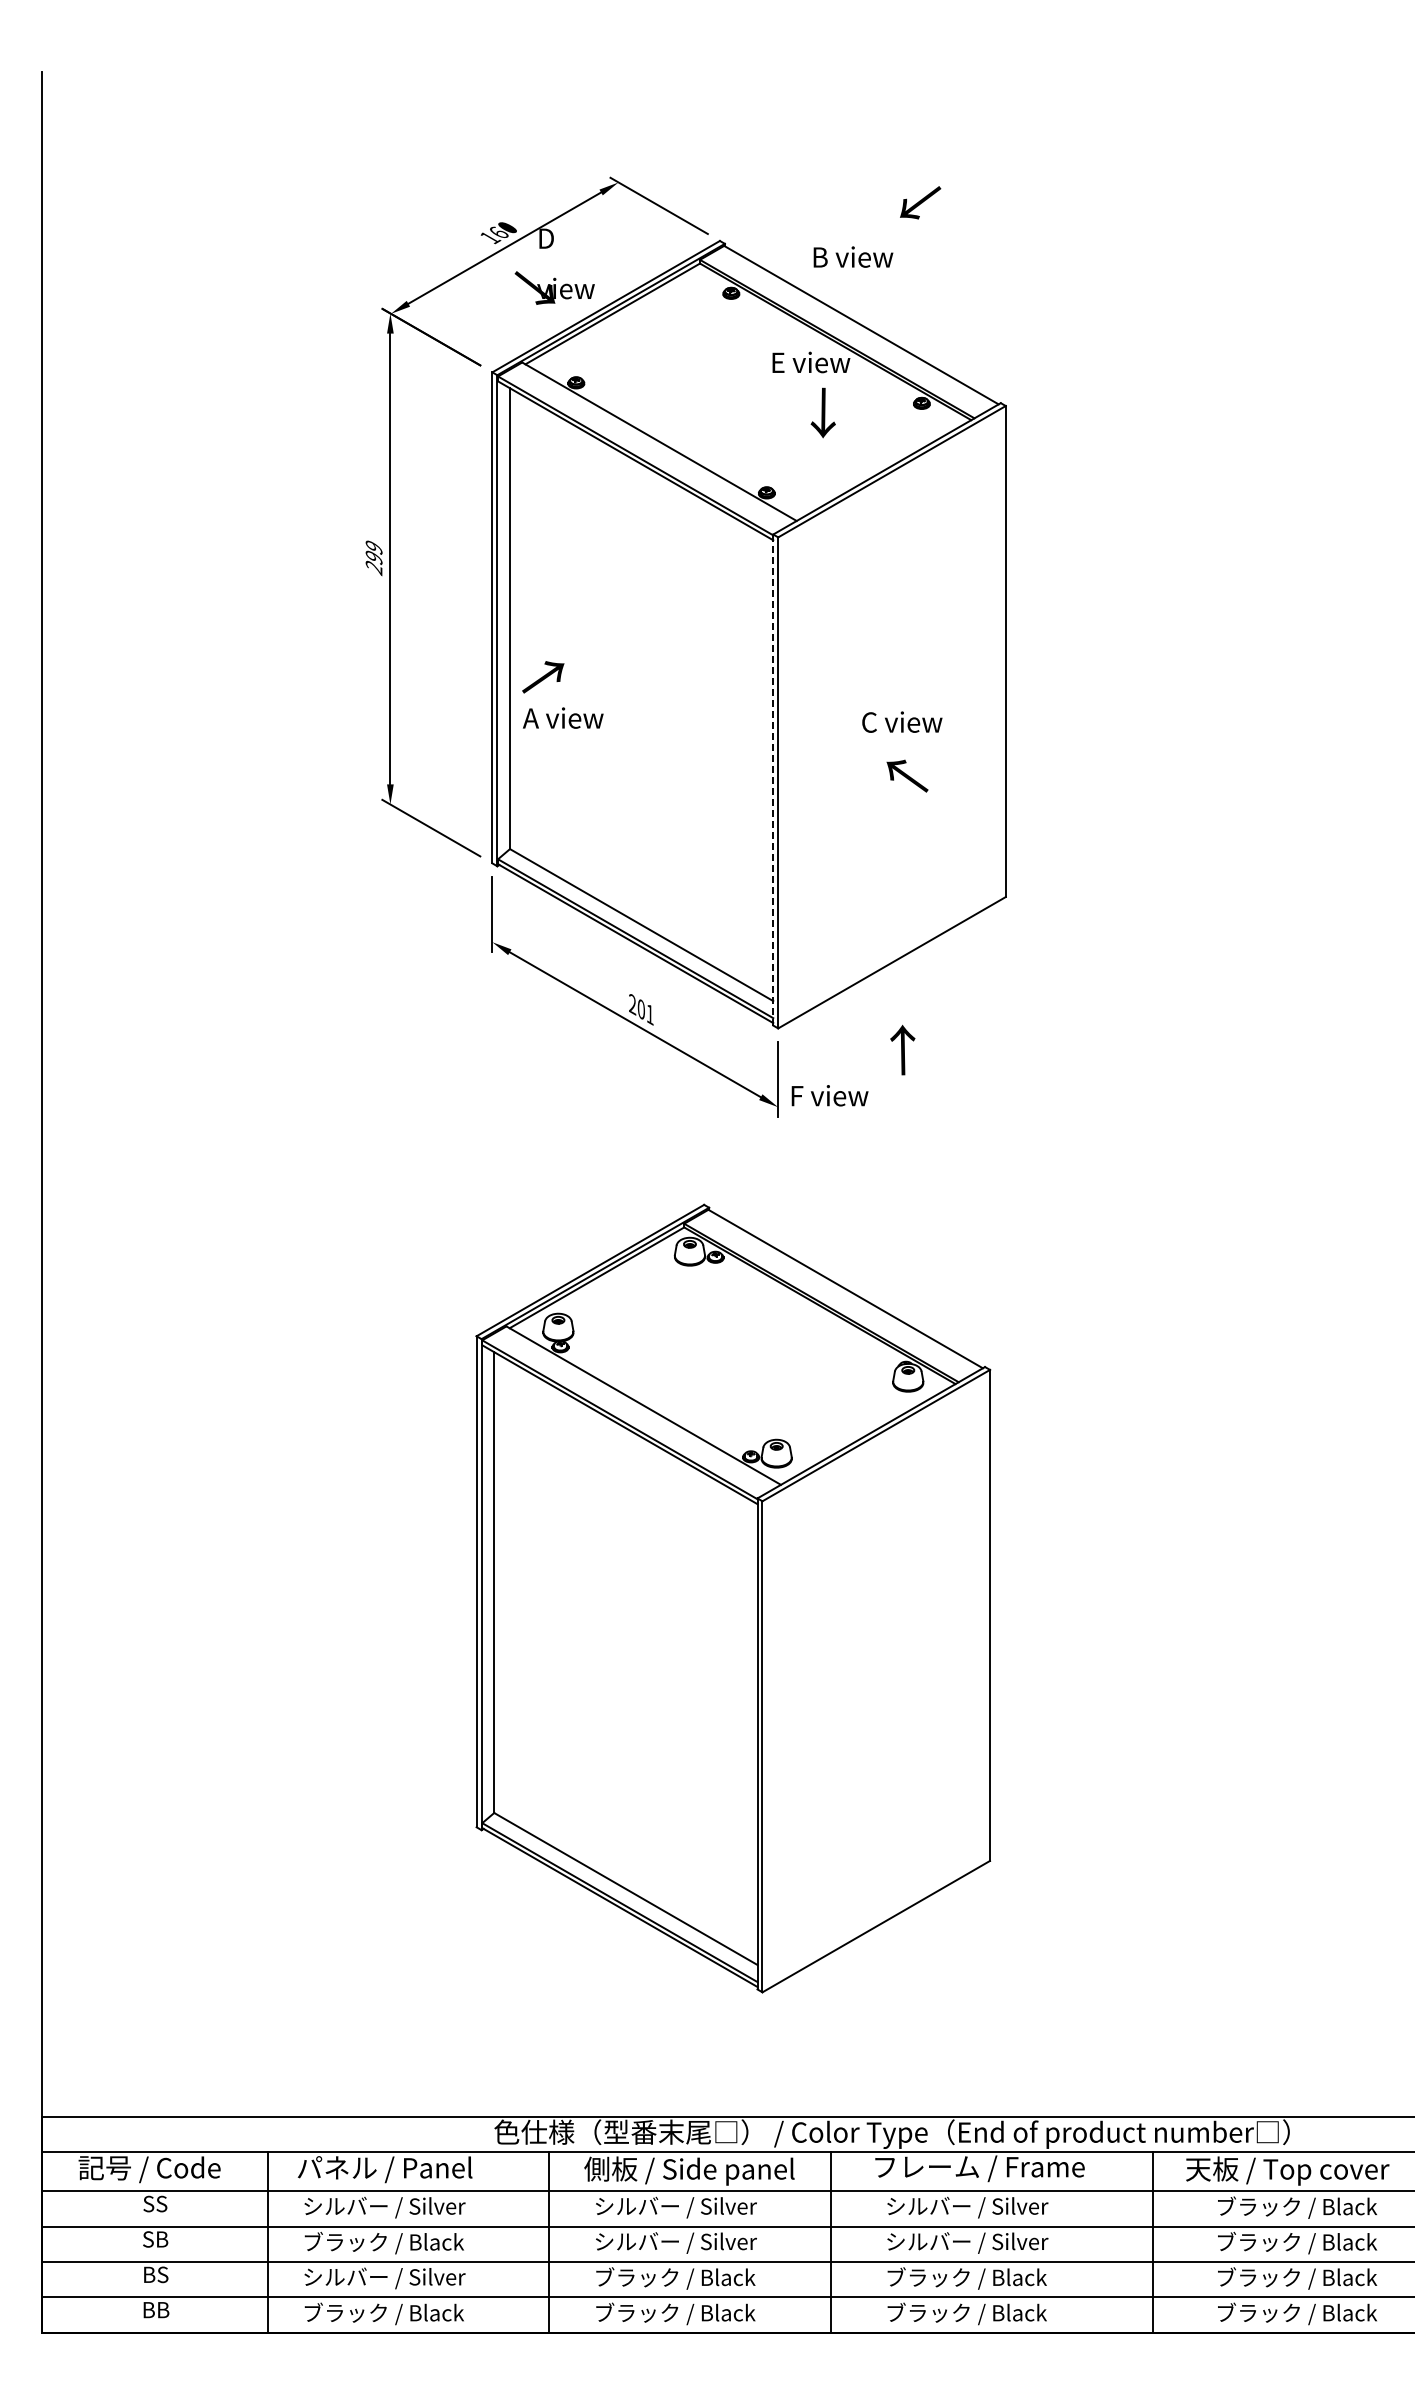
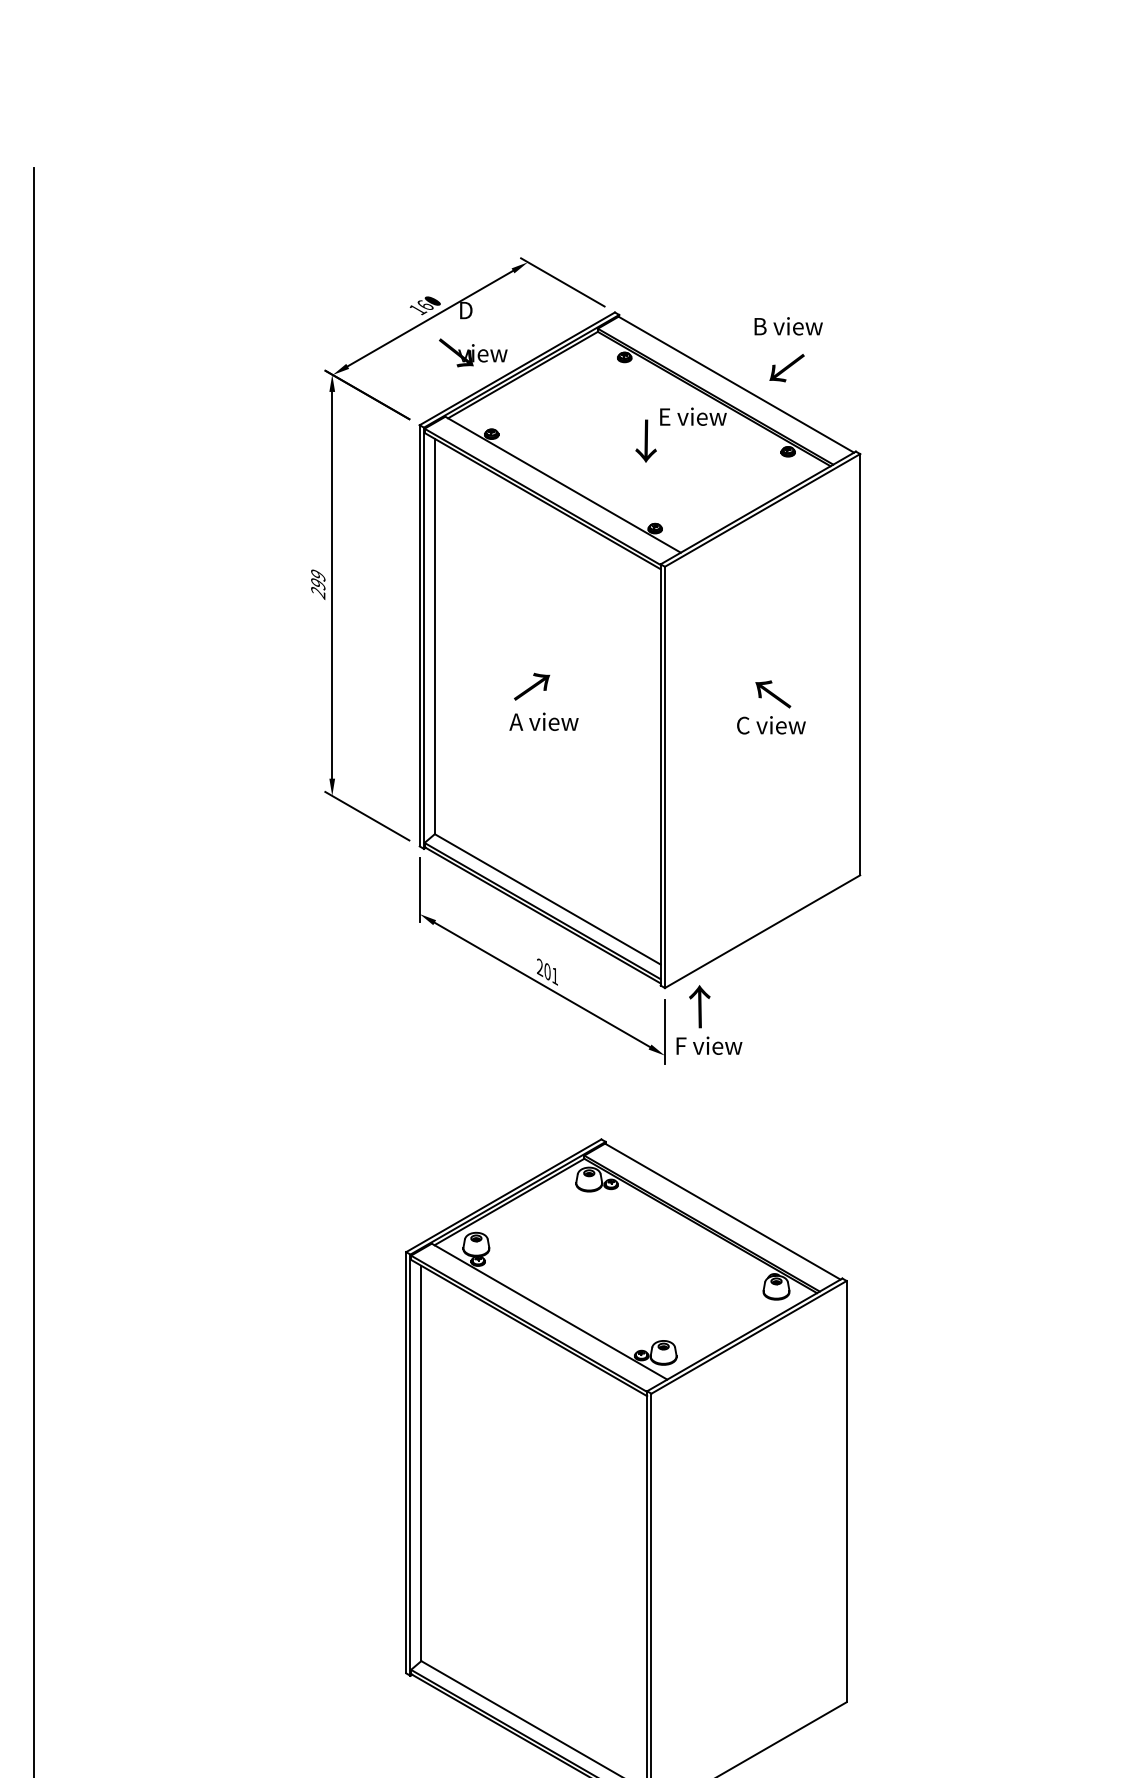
text: (920, 202) -> (787, 367), moved
text: (853, 256) -> (788, 325), moved
text: (822, 412) -> (645, 440), moved
text: (543, 677) -> (532, 686), moved
text: (563, 717) -> (544, 721), moved
text: (907, 775) -> (773, 693), moved
line: (773, 780) -> (660, 775), dashed -> solid
text: (902, 1049) -> (699, 1006), moved

